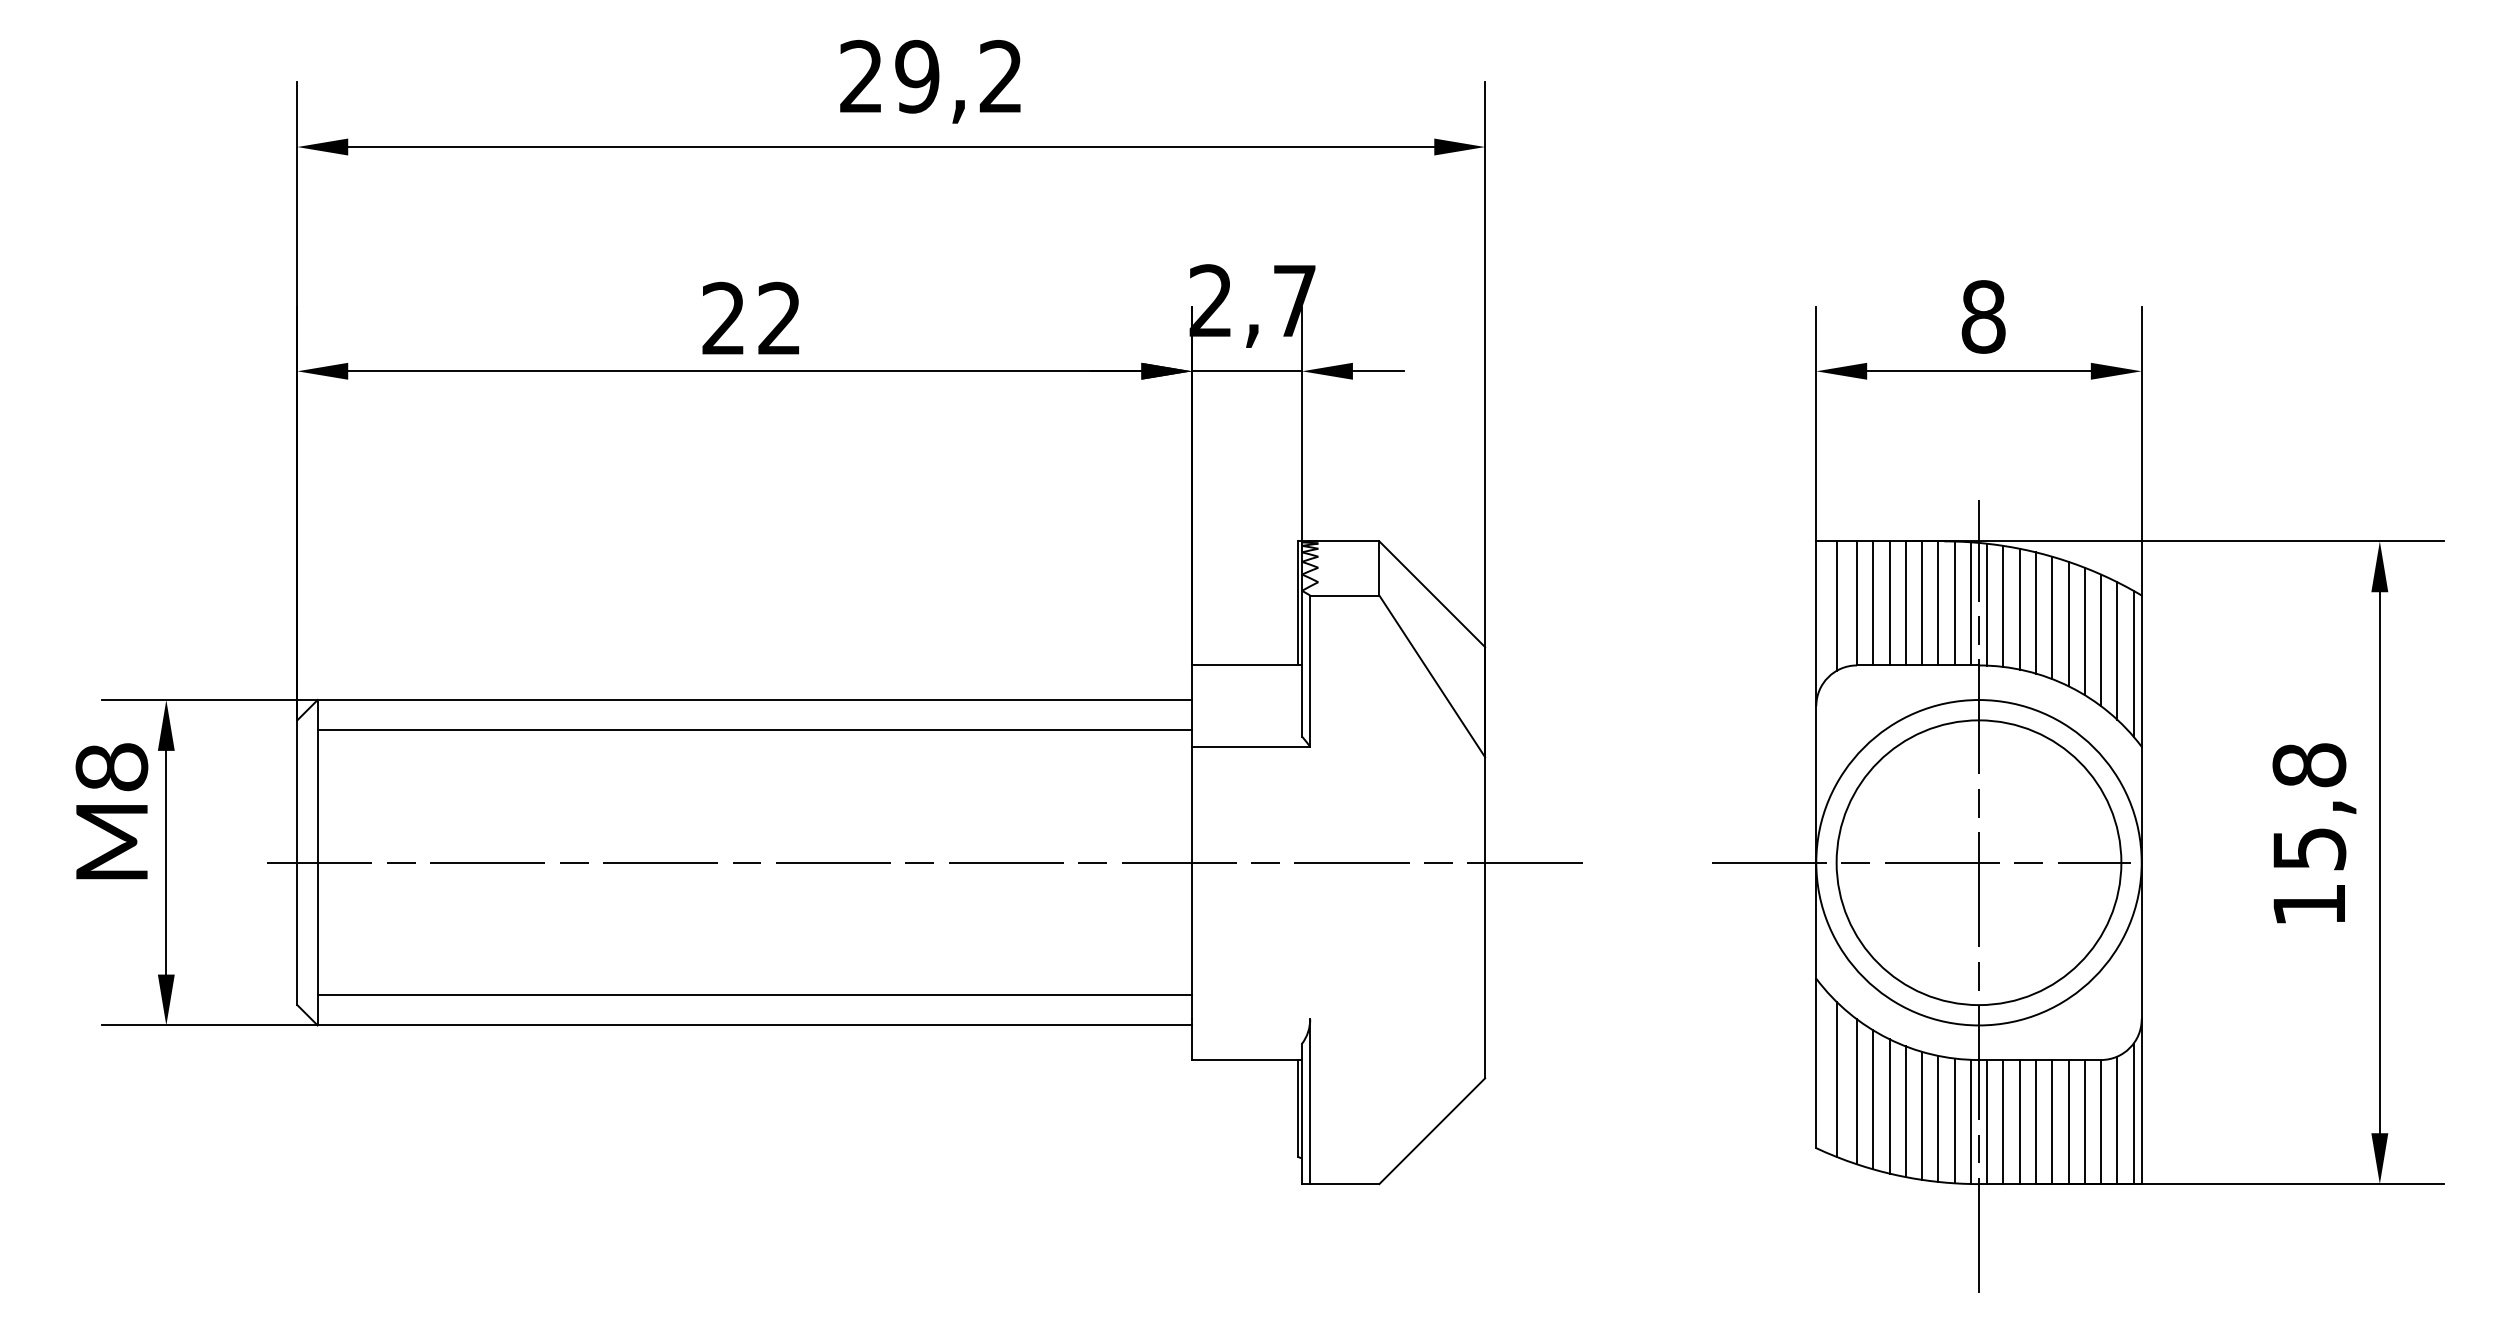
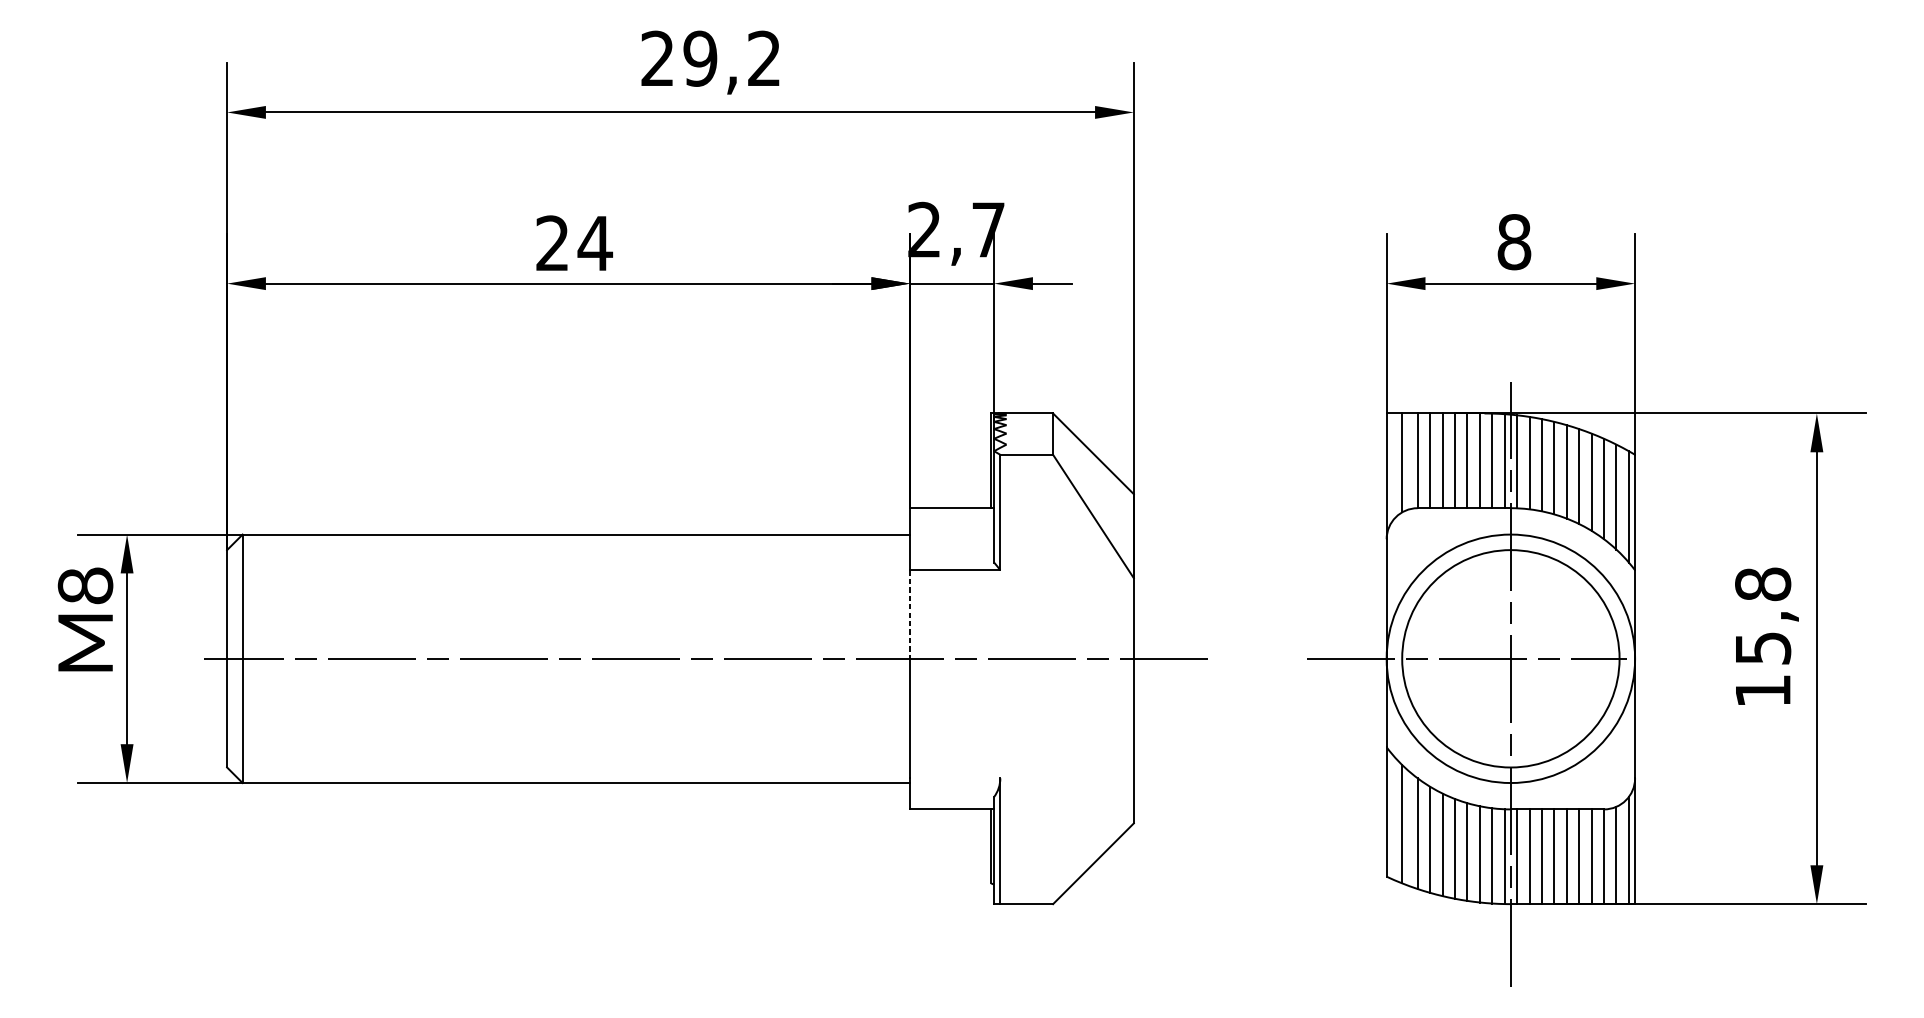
text: (779, 317) -> (595, 242), 22 -> 24
line: (754, 730) -> (576, 557), removed
line: (1192, 804) -> (910, 614), solid -> dashed
line: (754, 995) -> (576, 760), removed

